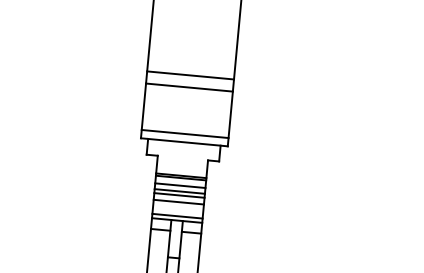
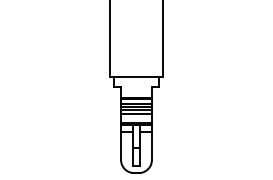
line: (190, 74) -> (136, 35), removed
line: (189, 87) -> (136, 43), removed
line: (185, 134) -> (136, 72), removed

